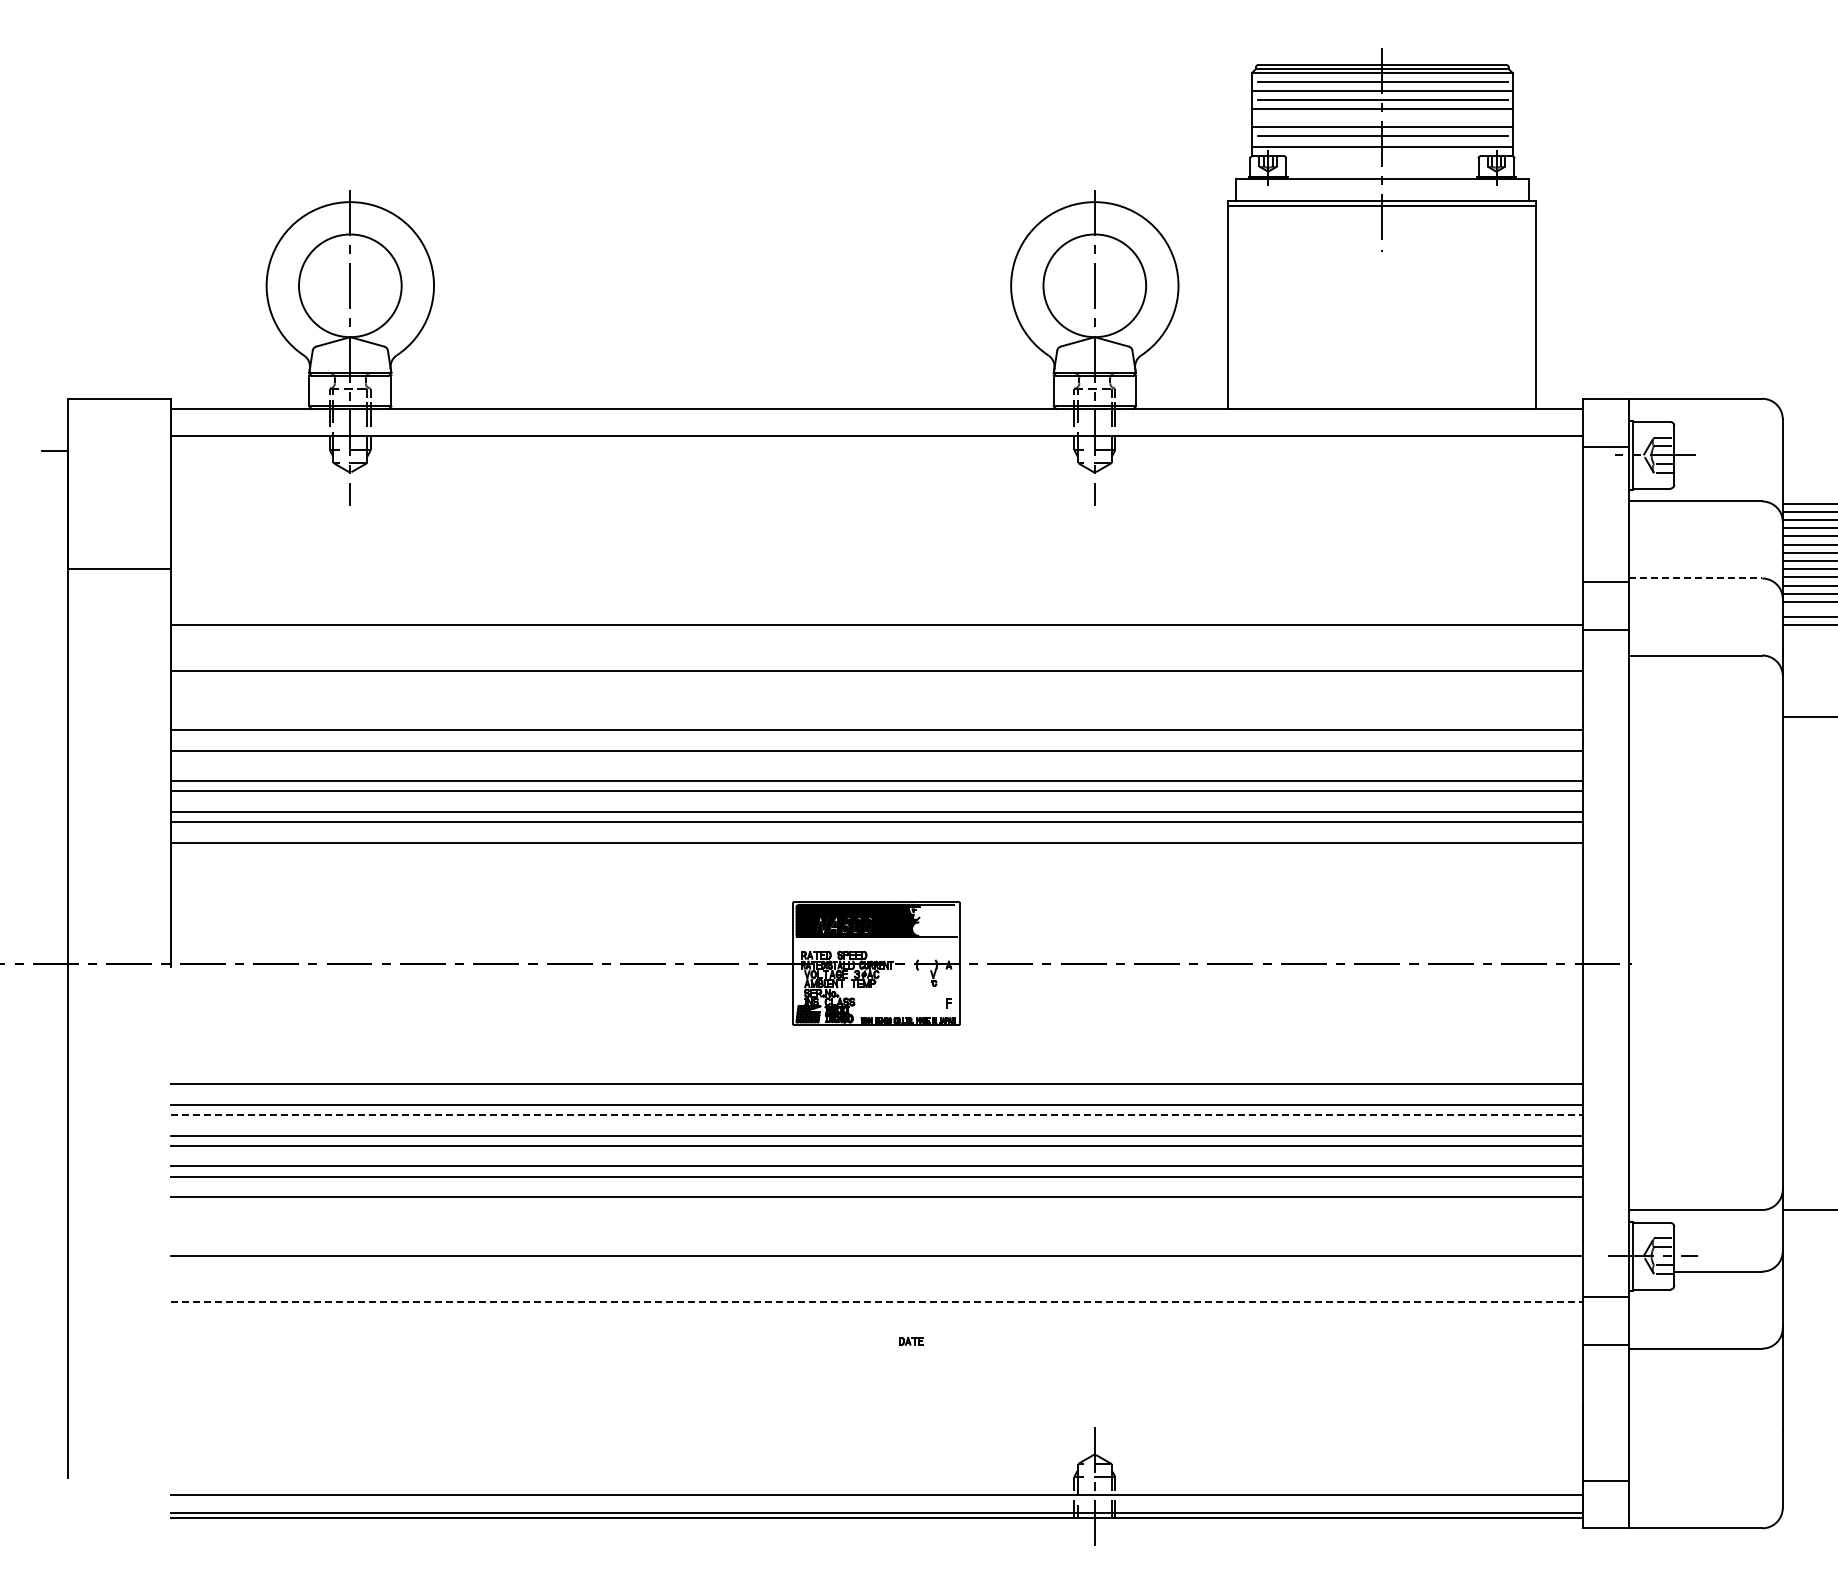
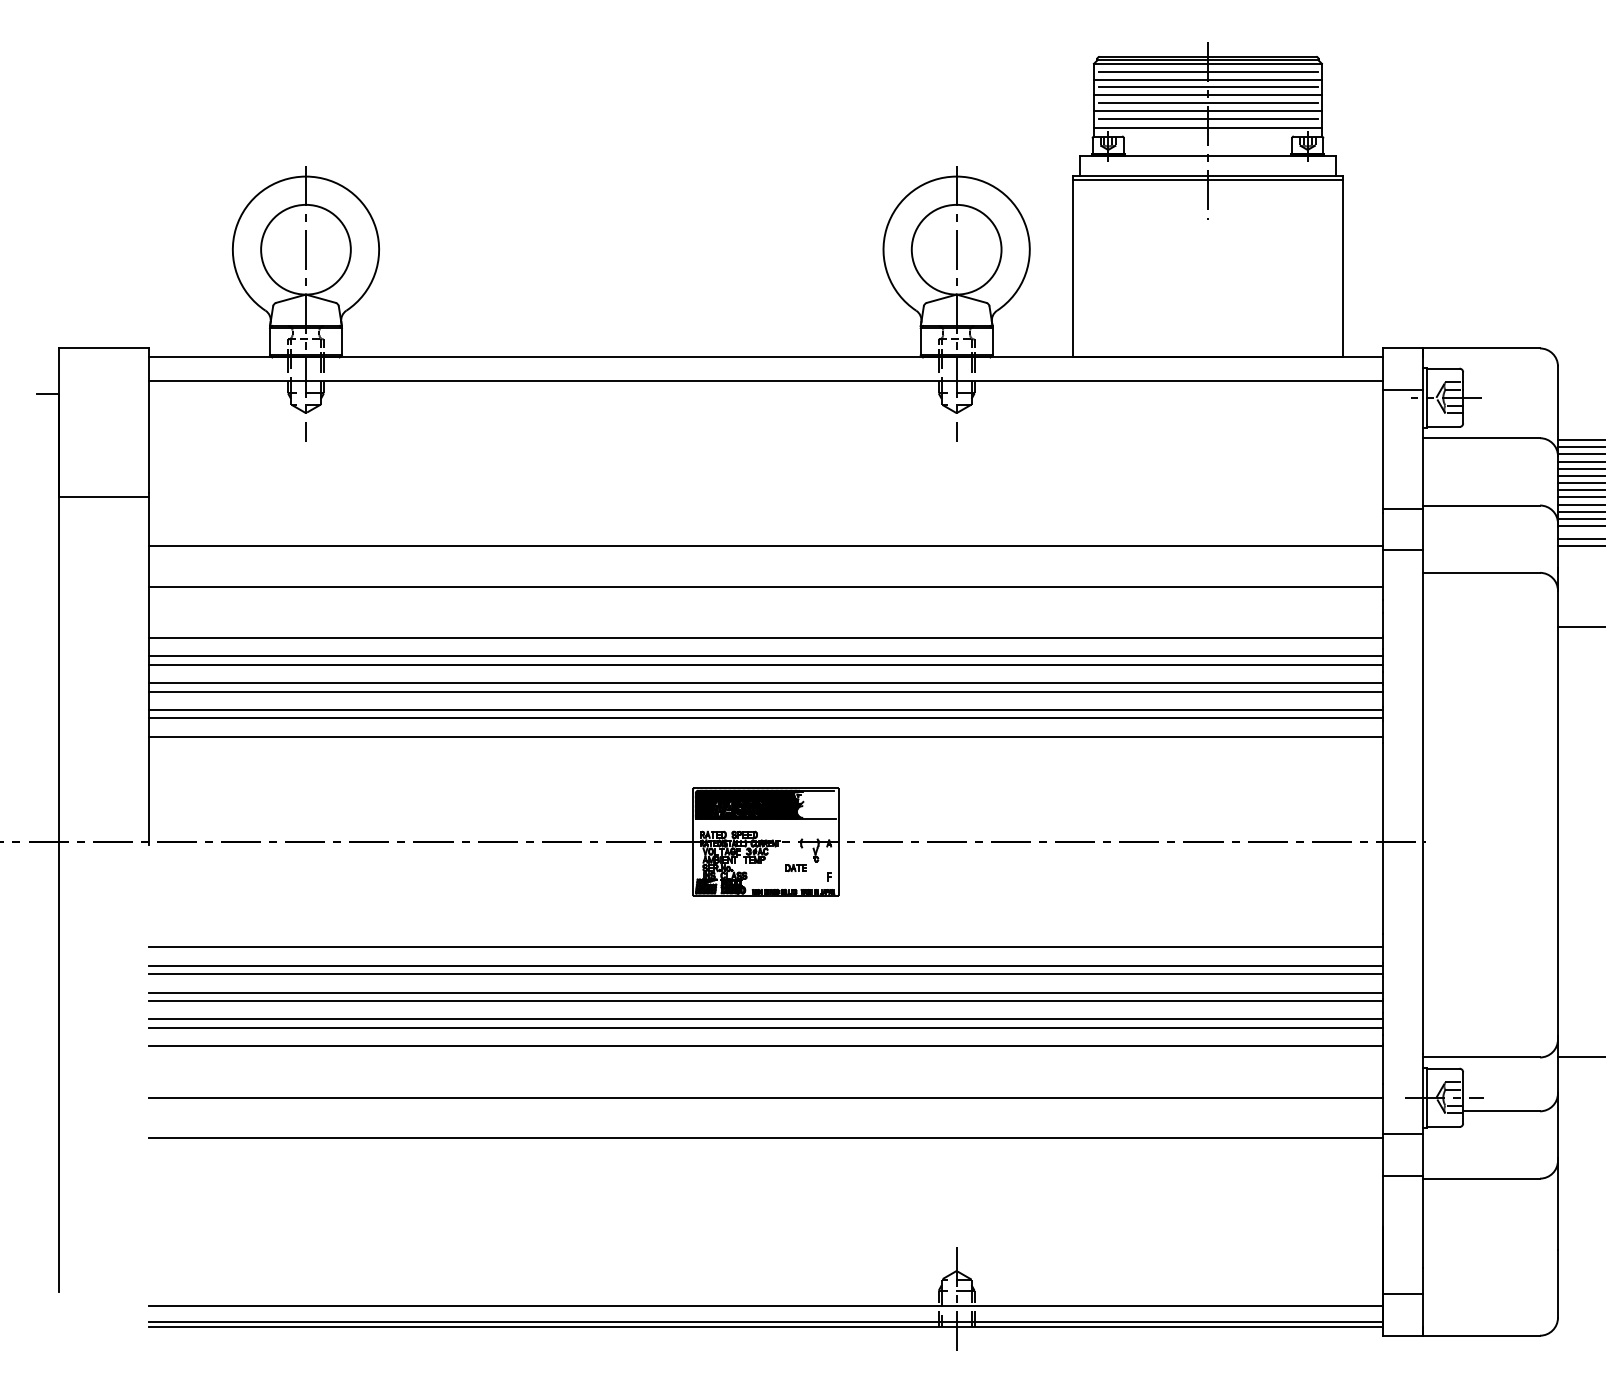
line: (1383, 118) -> (1208, 103), added
line: (1695, 578) -> (1481, 505), dashed -> solid
line: (876, 760) -> (765, 664), added
line: (876, 1114) -> (765, 973), dashed -> solid
line: (876, 1302) -> (765, 1138), dashed -> solid
part: (911, 1340) -> (796, 867), moved

